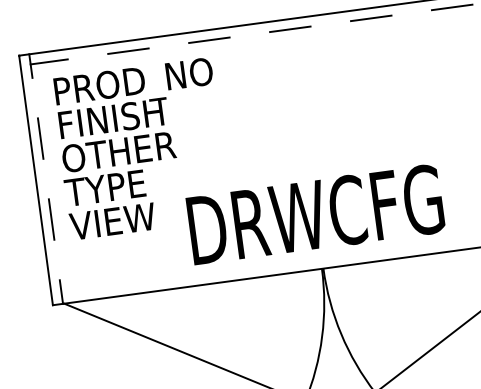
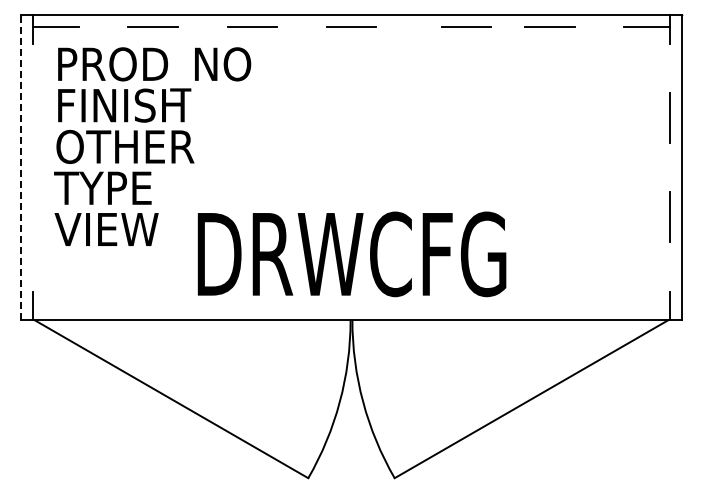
line: (371, 17) -> (466, 26), moved
line: (40, 138) -> (33, 117), removed
line: (36, 180) -> (21, 167), solid -> dashed
line: (51, 218) -> (33, 216), removed

